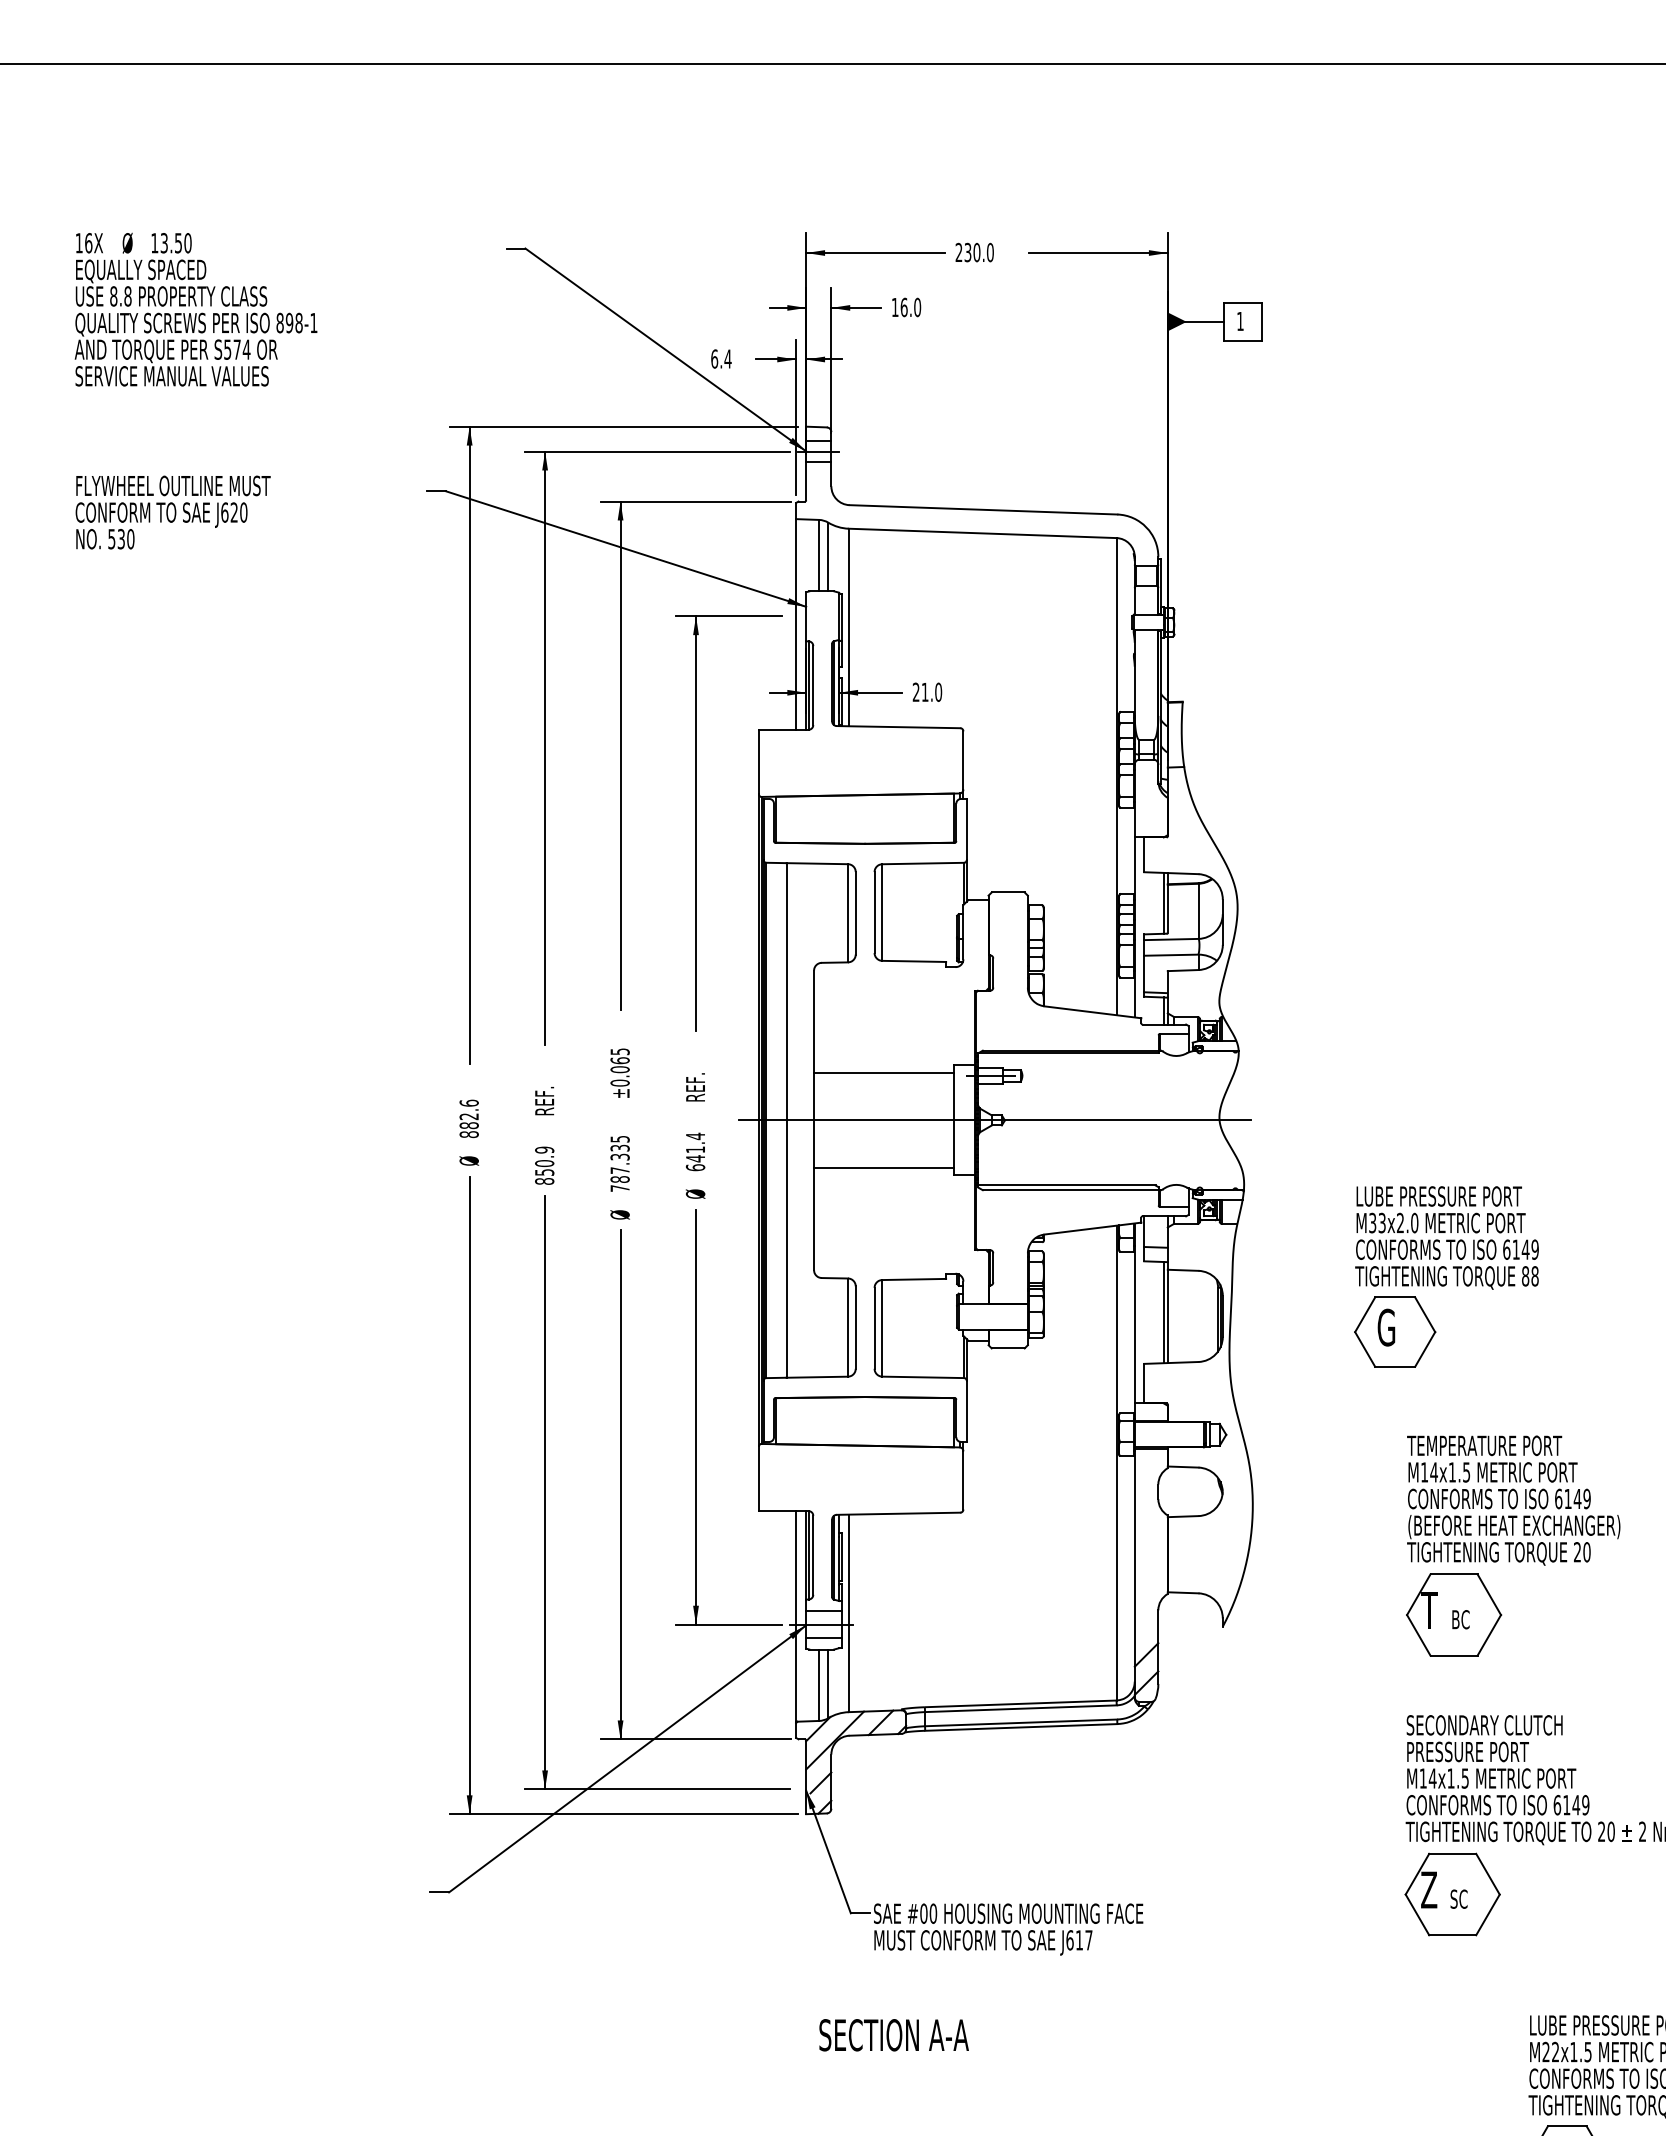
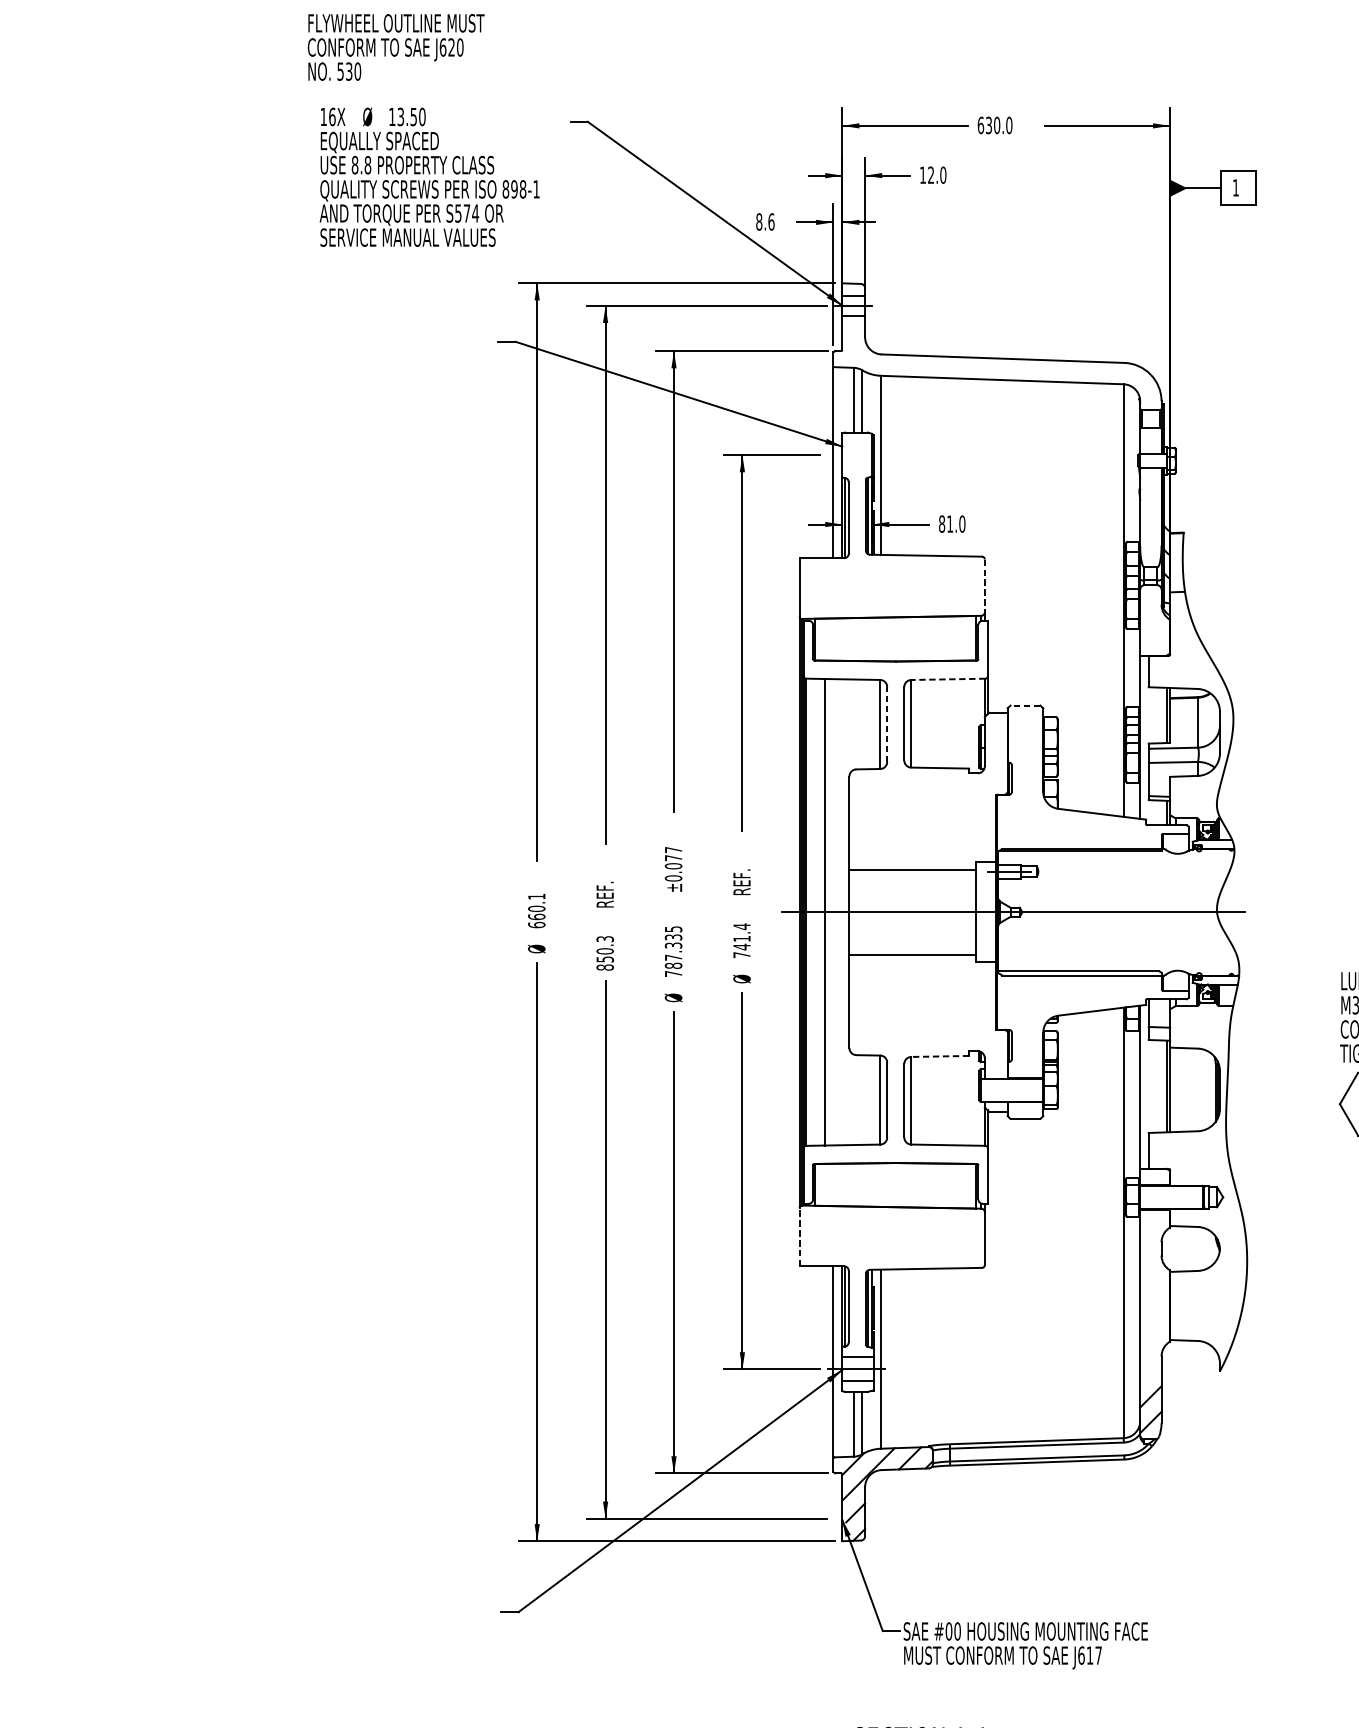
text: (958, 252) -> (980, 125), 230.0 -> 630.0
text: (903, 307) -> (930, 175), 16.0 -> 12.0
text: (195, 309) -> (429, 177), moved
text: (721, 358) -> (765, 221), 6.4 -> 8.6
text: (172, 512) -> (395, 47), moved
text: (915, 691) -> (941, 523), 21.0 -> 81.0
line: (963, 760) -> (984, 585), solid -> dashed
line: (923, 863) -> (948, 679), solid -> dashed
line: (1008, 892) -> (1025, 705), solid -> dashed
line: (855, 912) -> (887, 723), solid -> dashed
text: (619, 1056) -> (673, 854), ±0.065 -> ±0.077
text: (468, 1118) -> (536, 910), 882.6 -> 660.1
text: (544, 1149) -> (605, 938), 850.9 -> 850.3
text: (695, 1167) -> (741, 954), 641.4 -> 741.4
line: (914, 1279) -> (940, 1056), solid -> dashed
line: (759, 1478) -> (799, 1236), solid -> dashed

